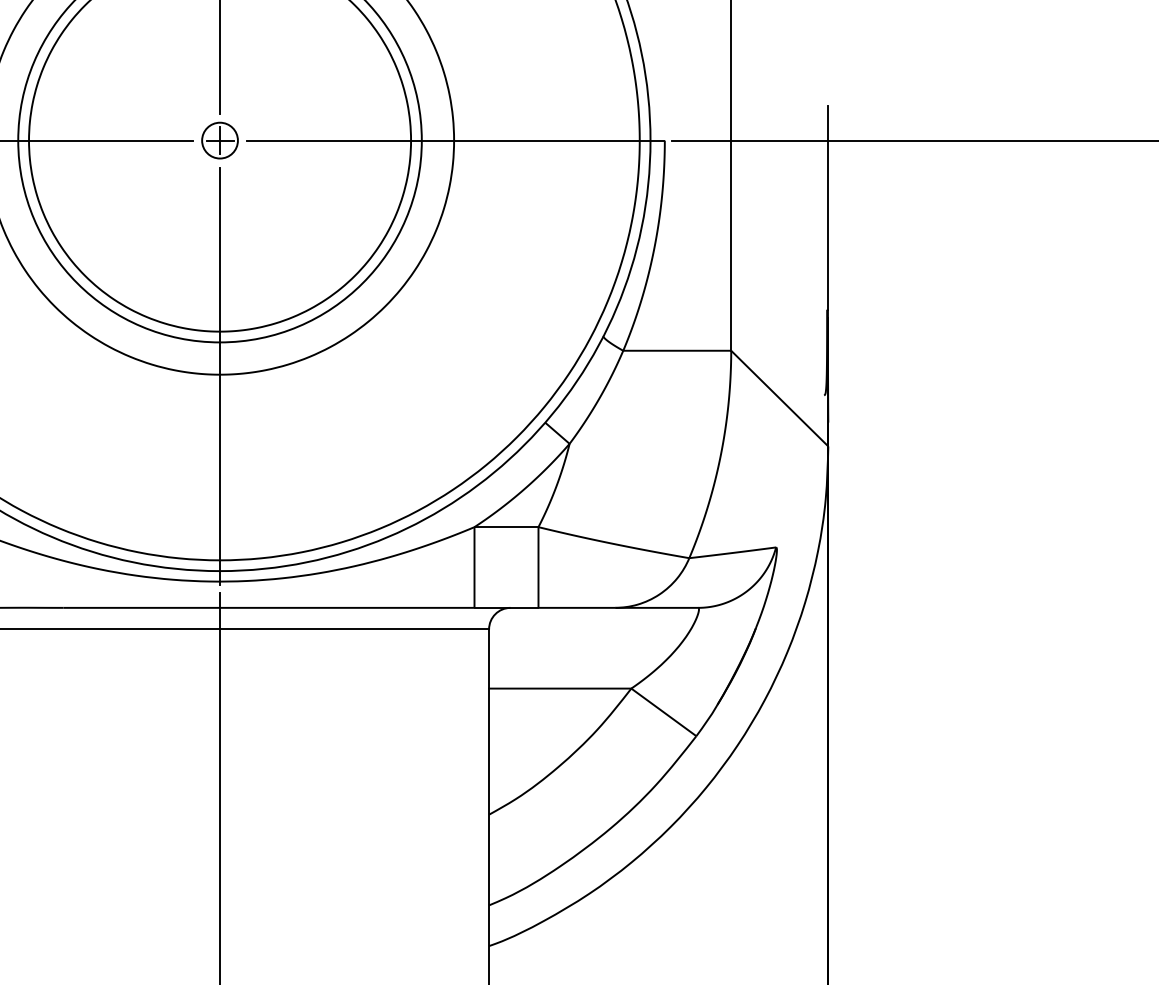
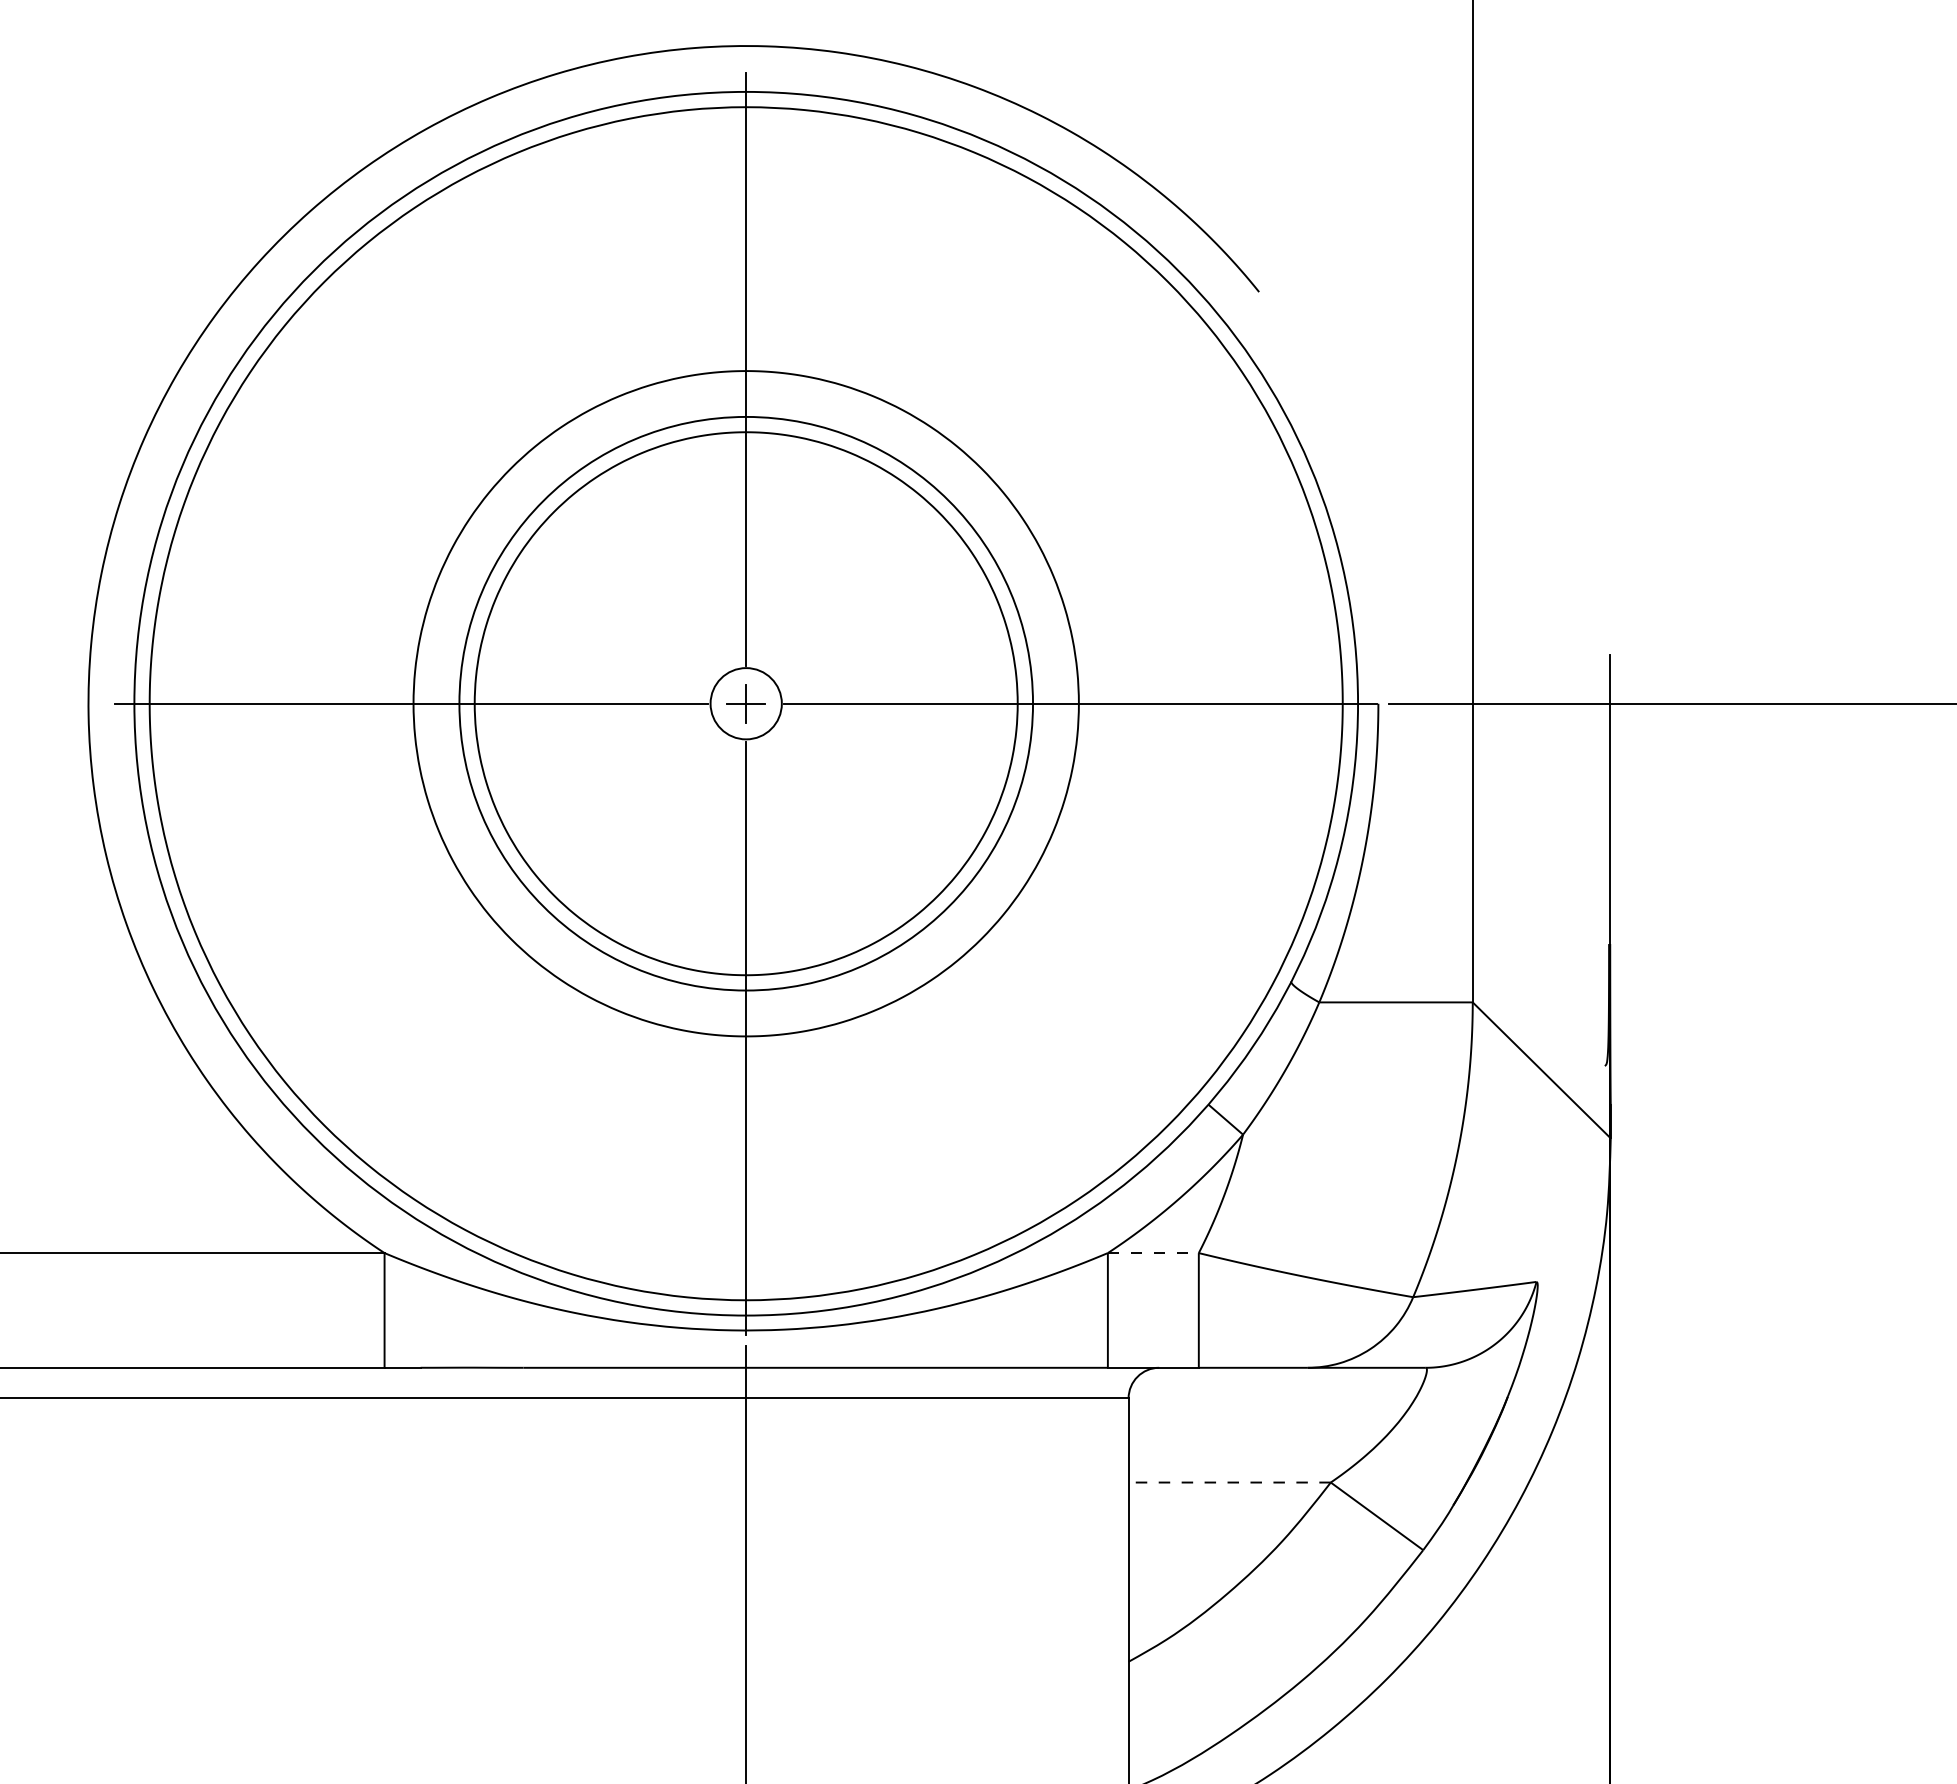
circle: (219, 140) -> (745, 703), size x1.4
line: (506, 527) -> (1153, 1253), solid -> dashed
line: (560, 688) -> (1229, 1482), solid -> dashed

